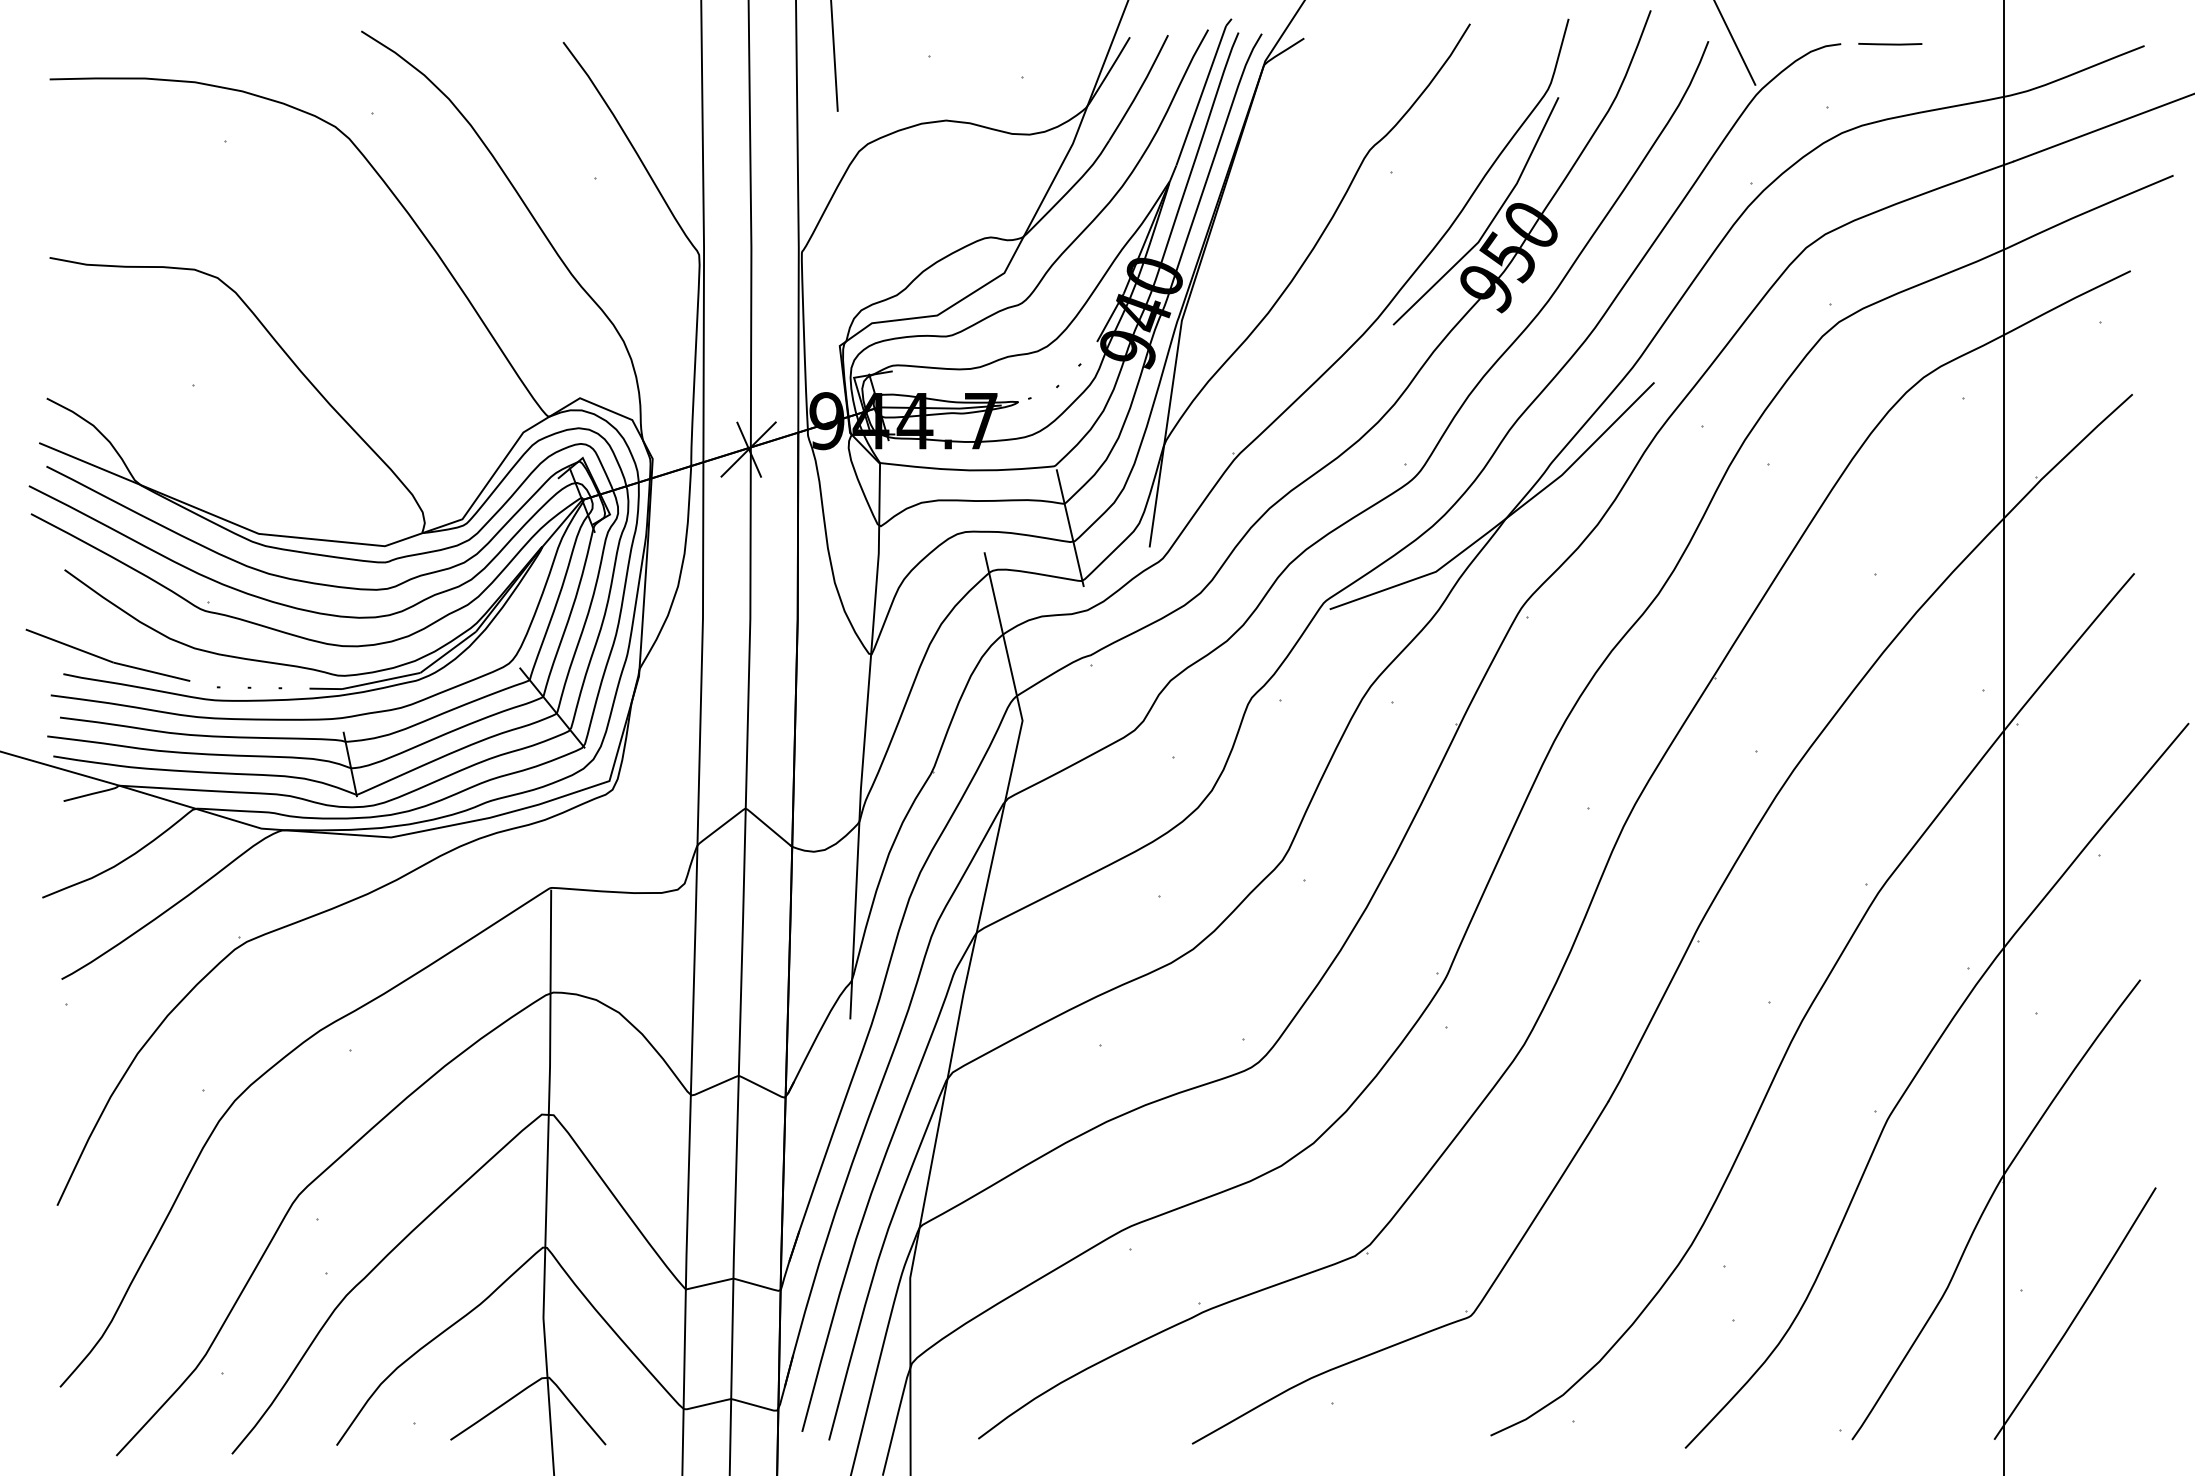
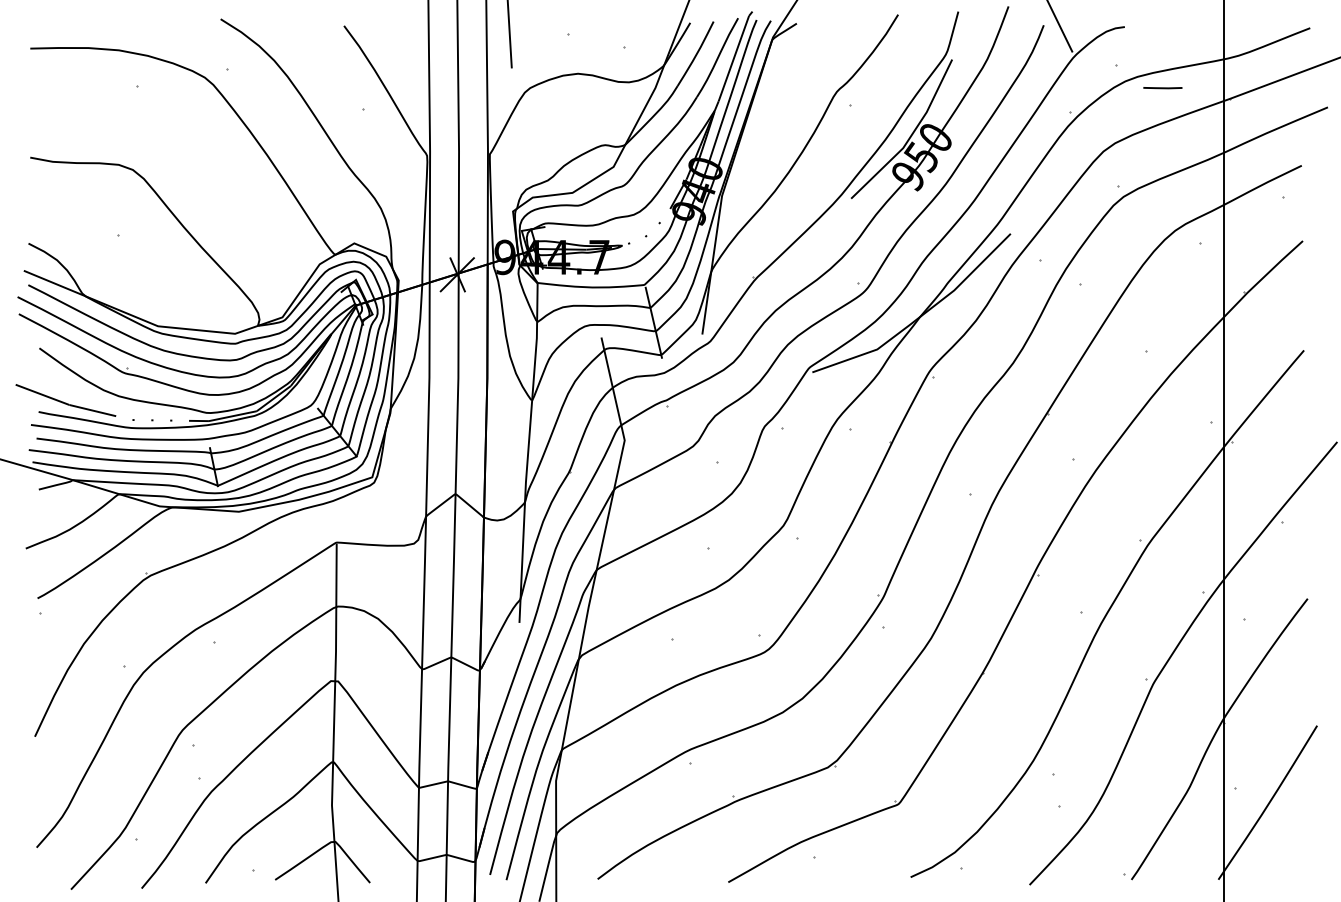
line: (1889, 44) -> (1162, 88), moved

